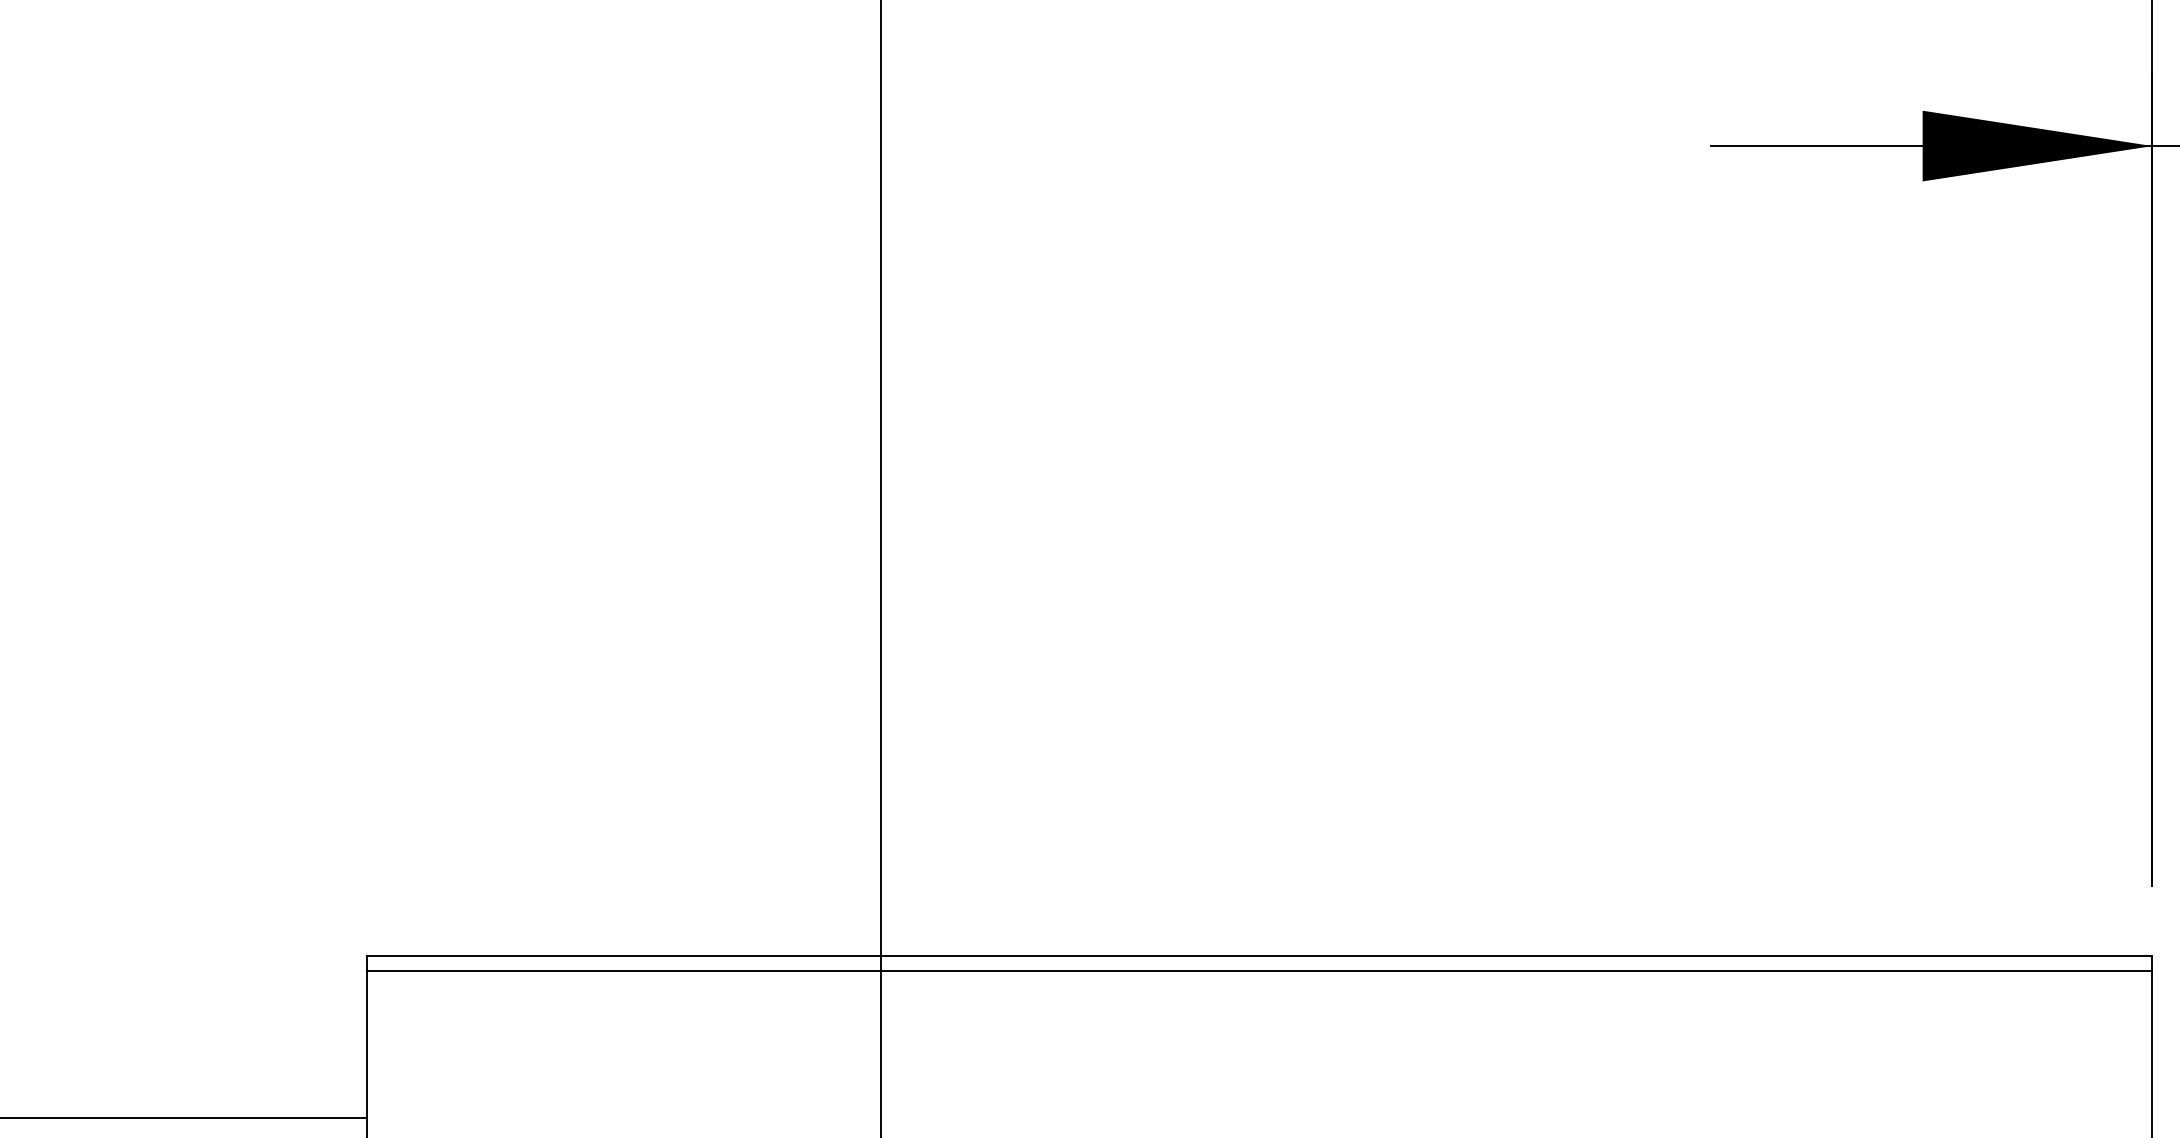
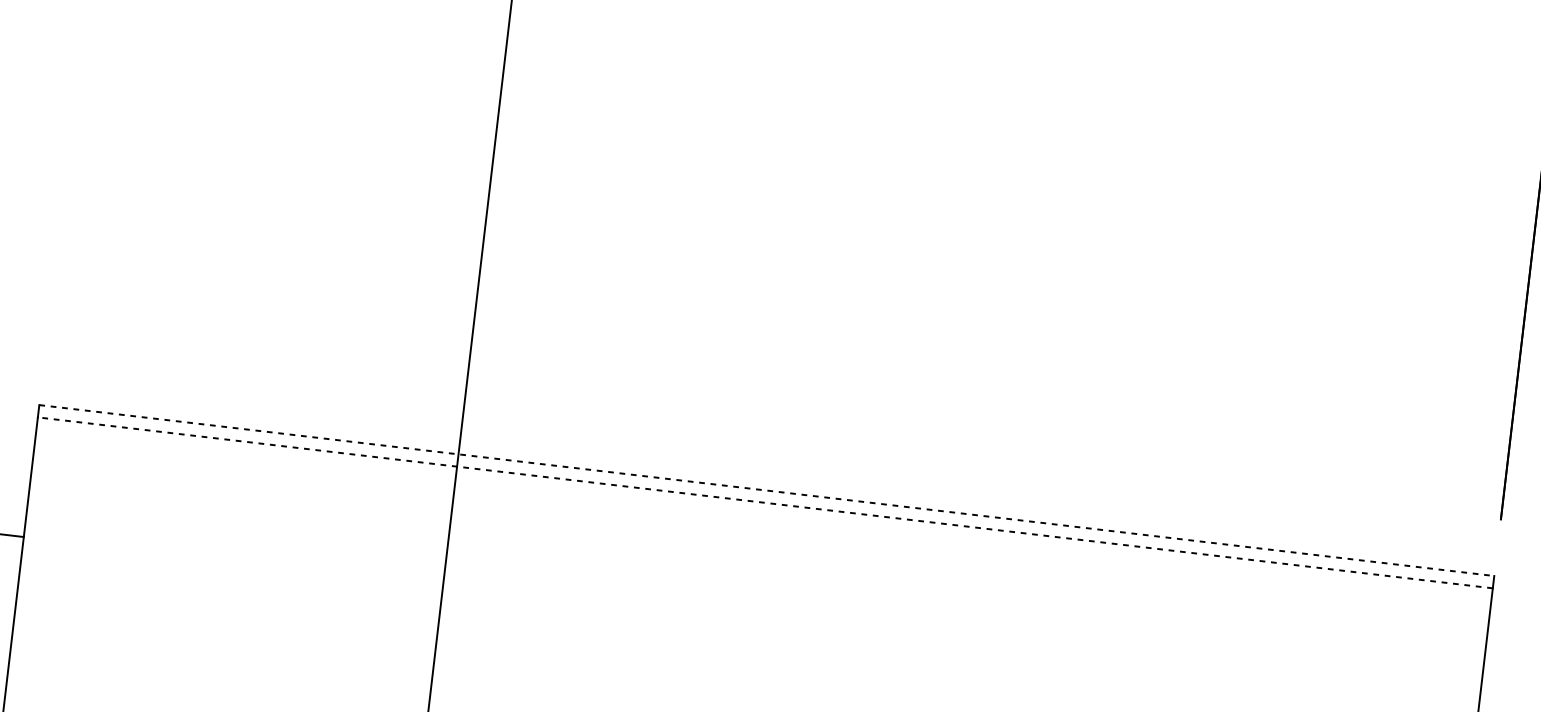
line: (1259, 955) -> (766, 490), solid -> dashed
line: (1259, 970) -> (765, 502), solid -> dashed

